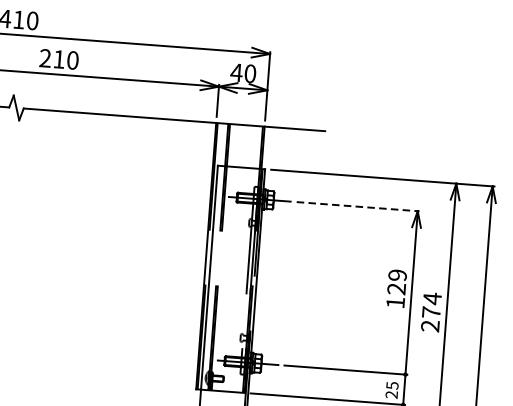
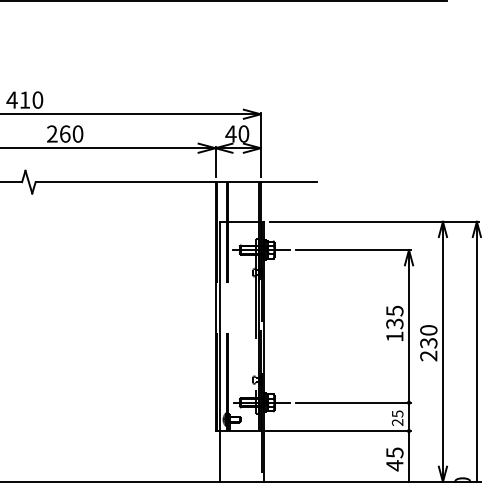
text: (59, 58) -> (65, 133), 210 -> 260
line: (358, 207) -> (353, 250), dashed -> solid
text: (396, 282) -> (394, 317), 129 -> 135
text: (431, 305) -> (428, 336), 274 -> 230

